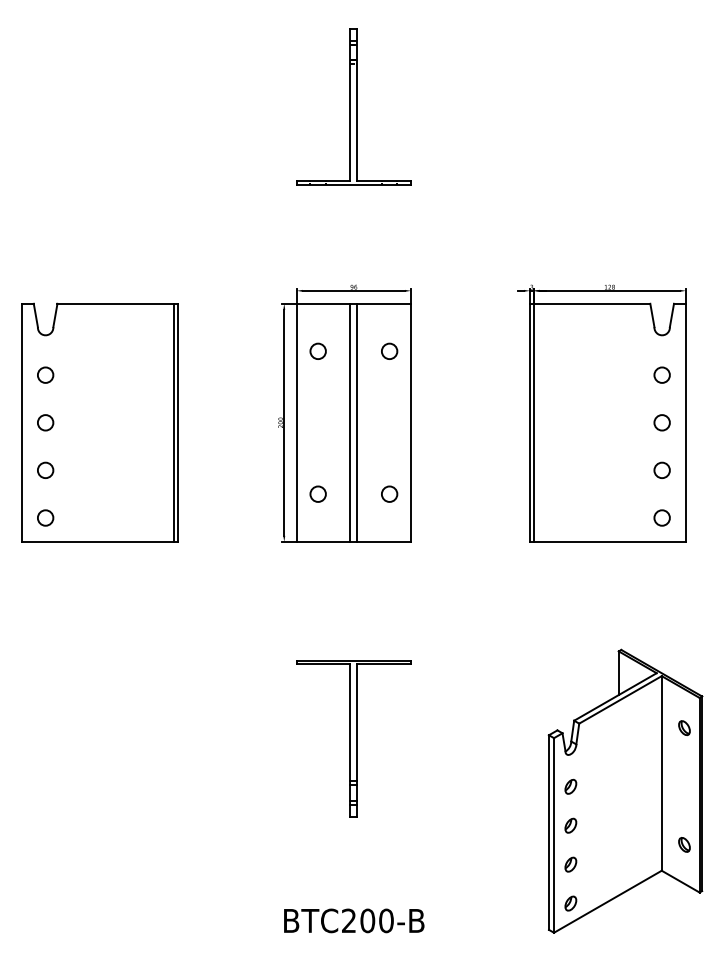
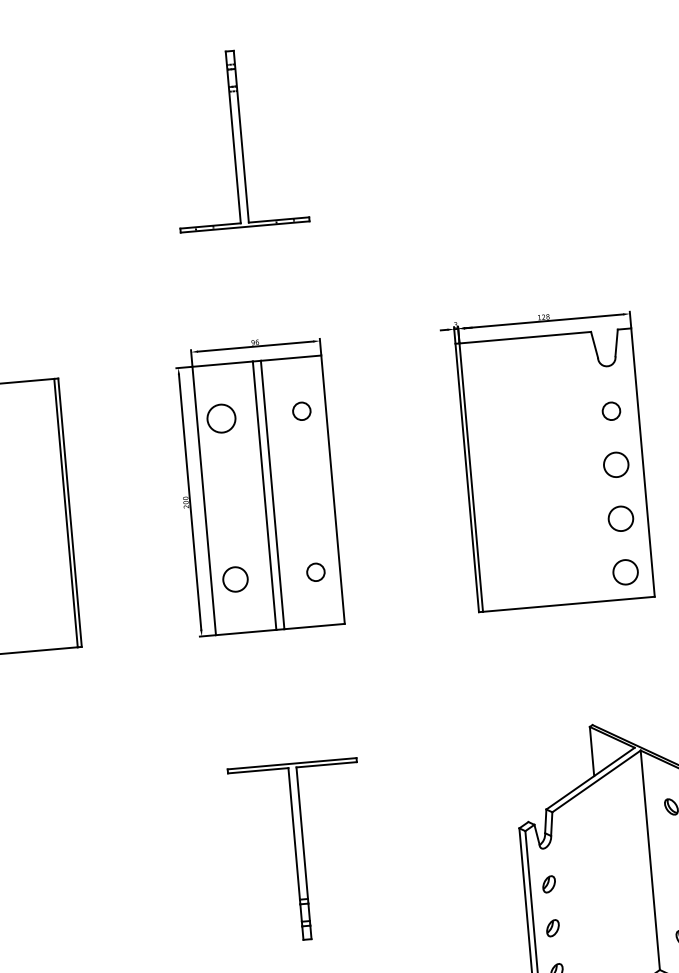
circle: (317, 350) -> (220, 417), size x1.6
circle: (661, 422) -> (615, 464), size x1.4
circle: (661, 469) -> (620, 517), size x1.4
circle: (317, 493) -> (234, 578), size x1.4
circle: (661, 517) -> (624, 571), size x1.4

